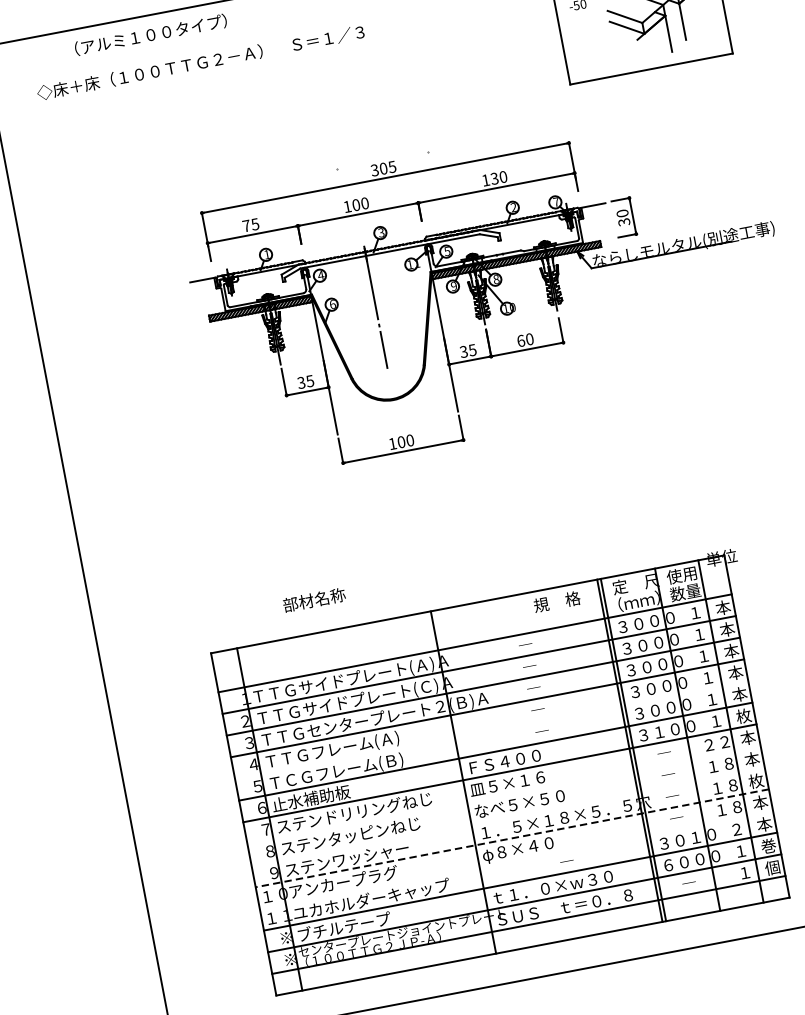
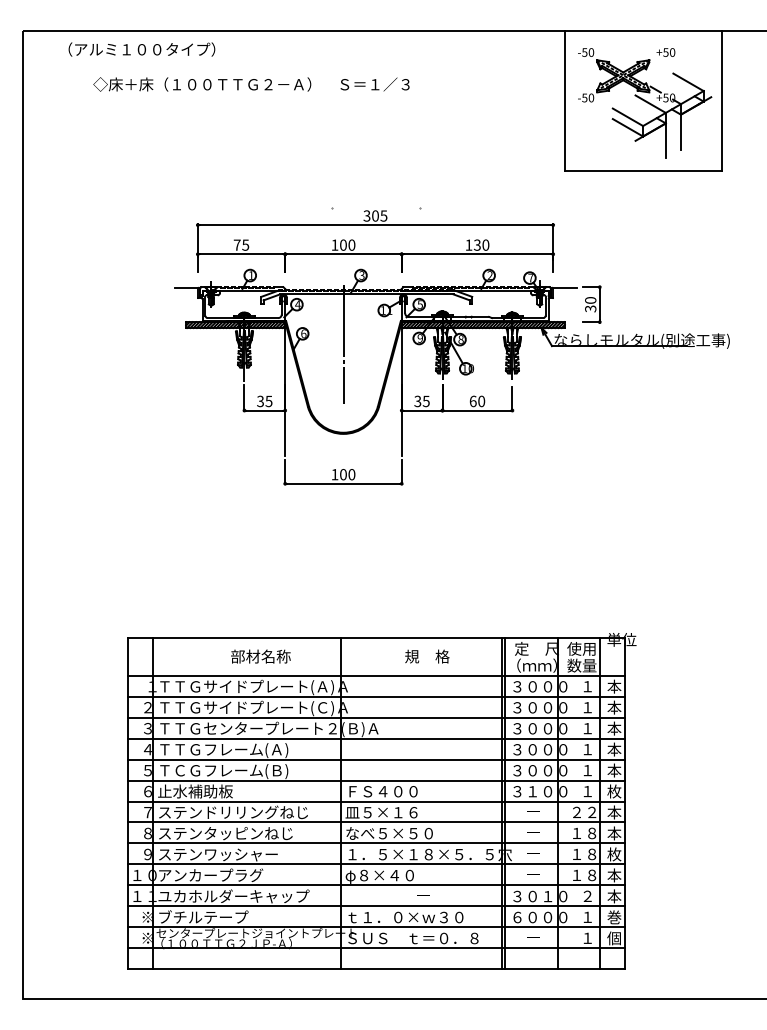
text: (150, 34) -> (141, 49), moved
text: (200, 62) -> (251, 84), moved
text: (313, 600) -> (260, 656), moved
text: (557, 601) -> (427, 656), moved
line: (490, 730) -> (375, 759), added
line: (503, 795) -> (375, 822), added
line: (507, 816) -> (375, 843), added
line: (511, 838) -> (375, 864), dashed -> solid
line: (515, 860) -> (375, 885), added

